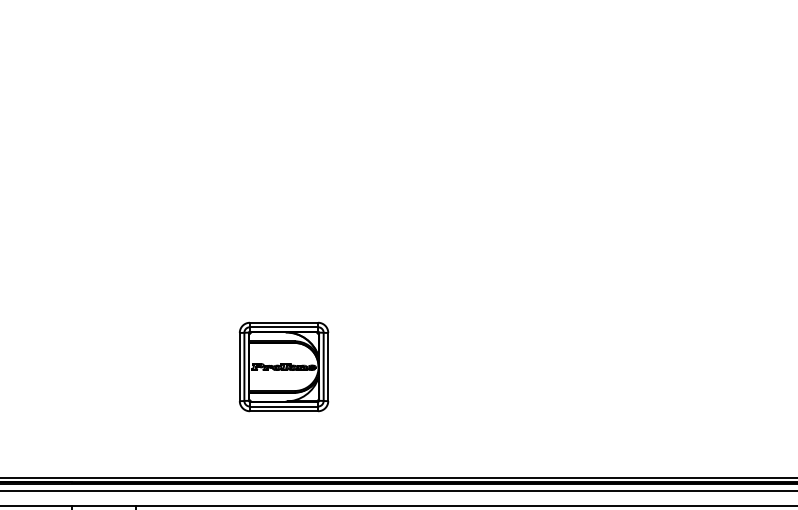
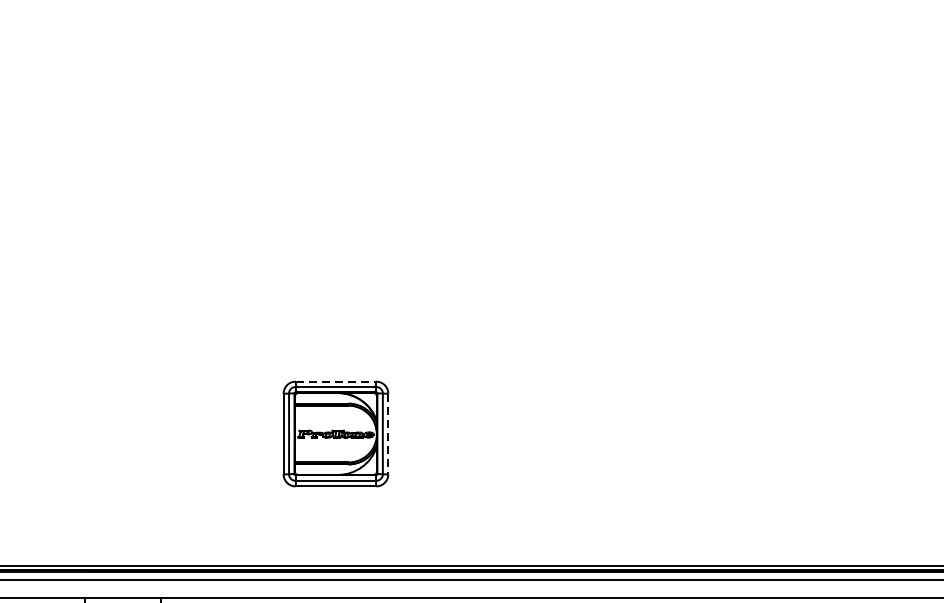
line: (284, 322) -> (336, 381), solid -> dashed
line: (328, 367) -> (388, 434), solid -> dashed

